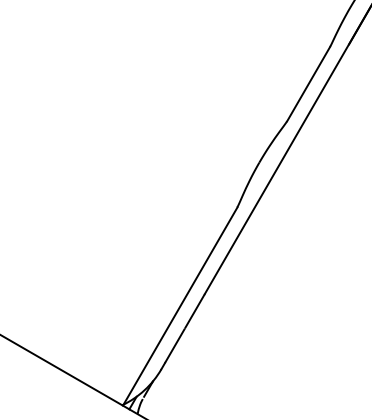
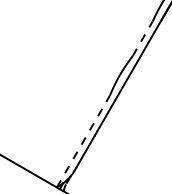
line: (308, 83) -> (142, 38), solid -> dashed
line: (180, 306) -> (83, 141), solid -> dashed

